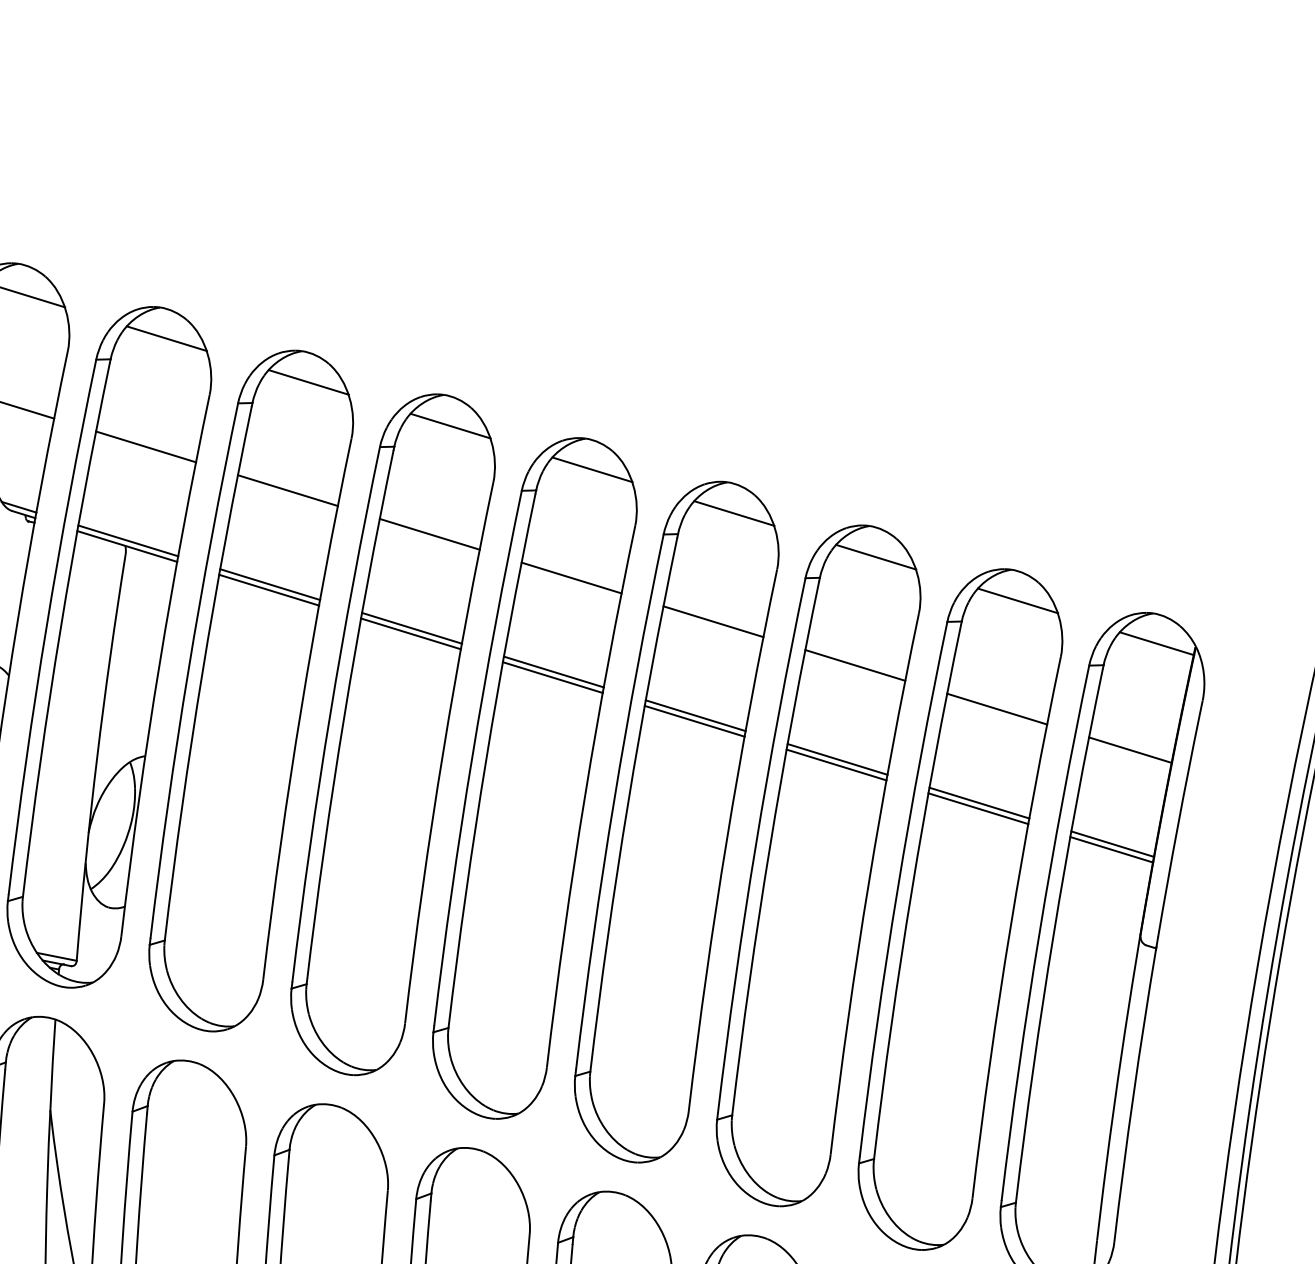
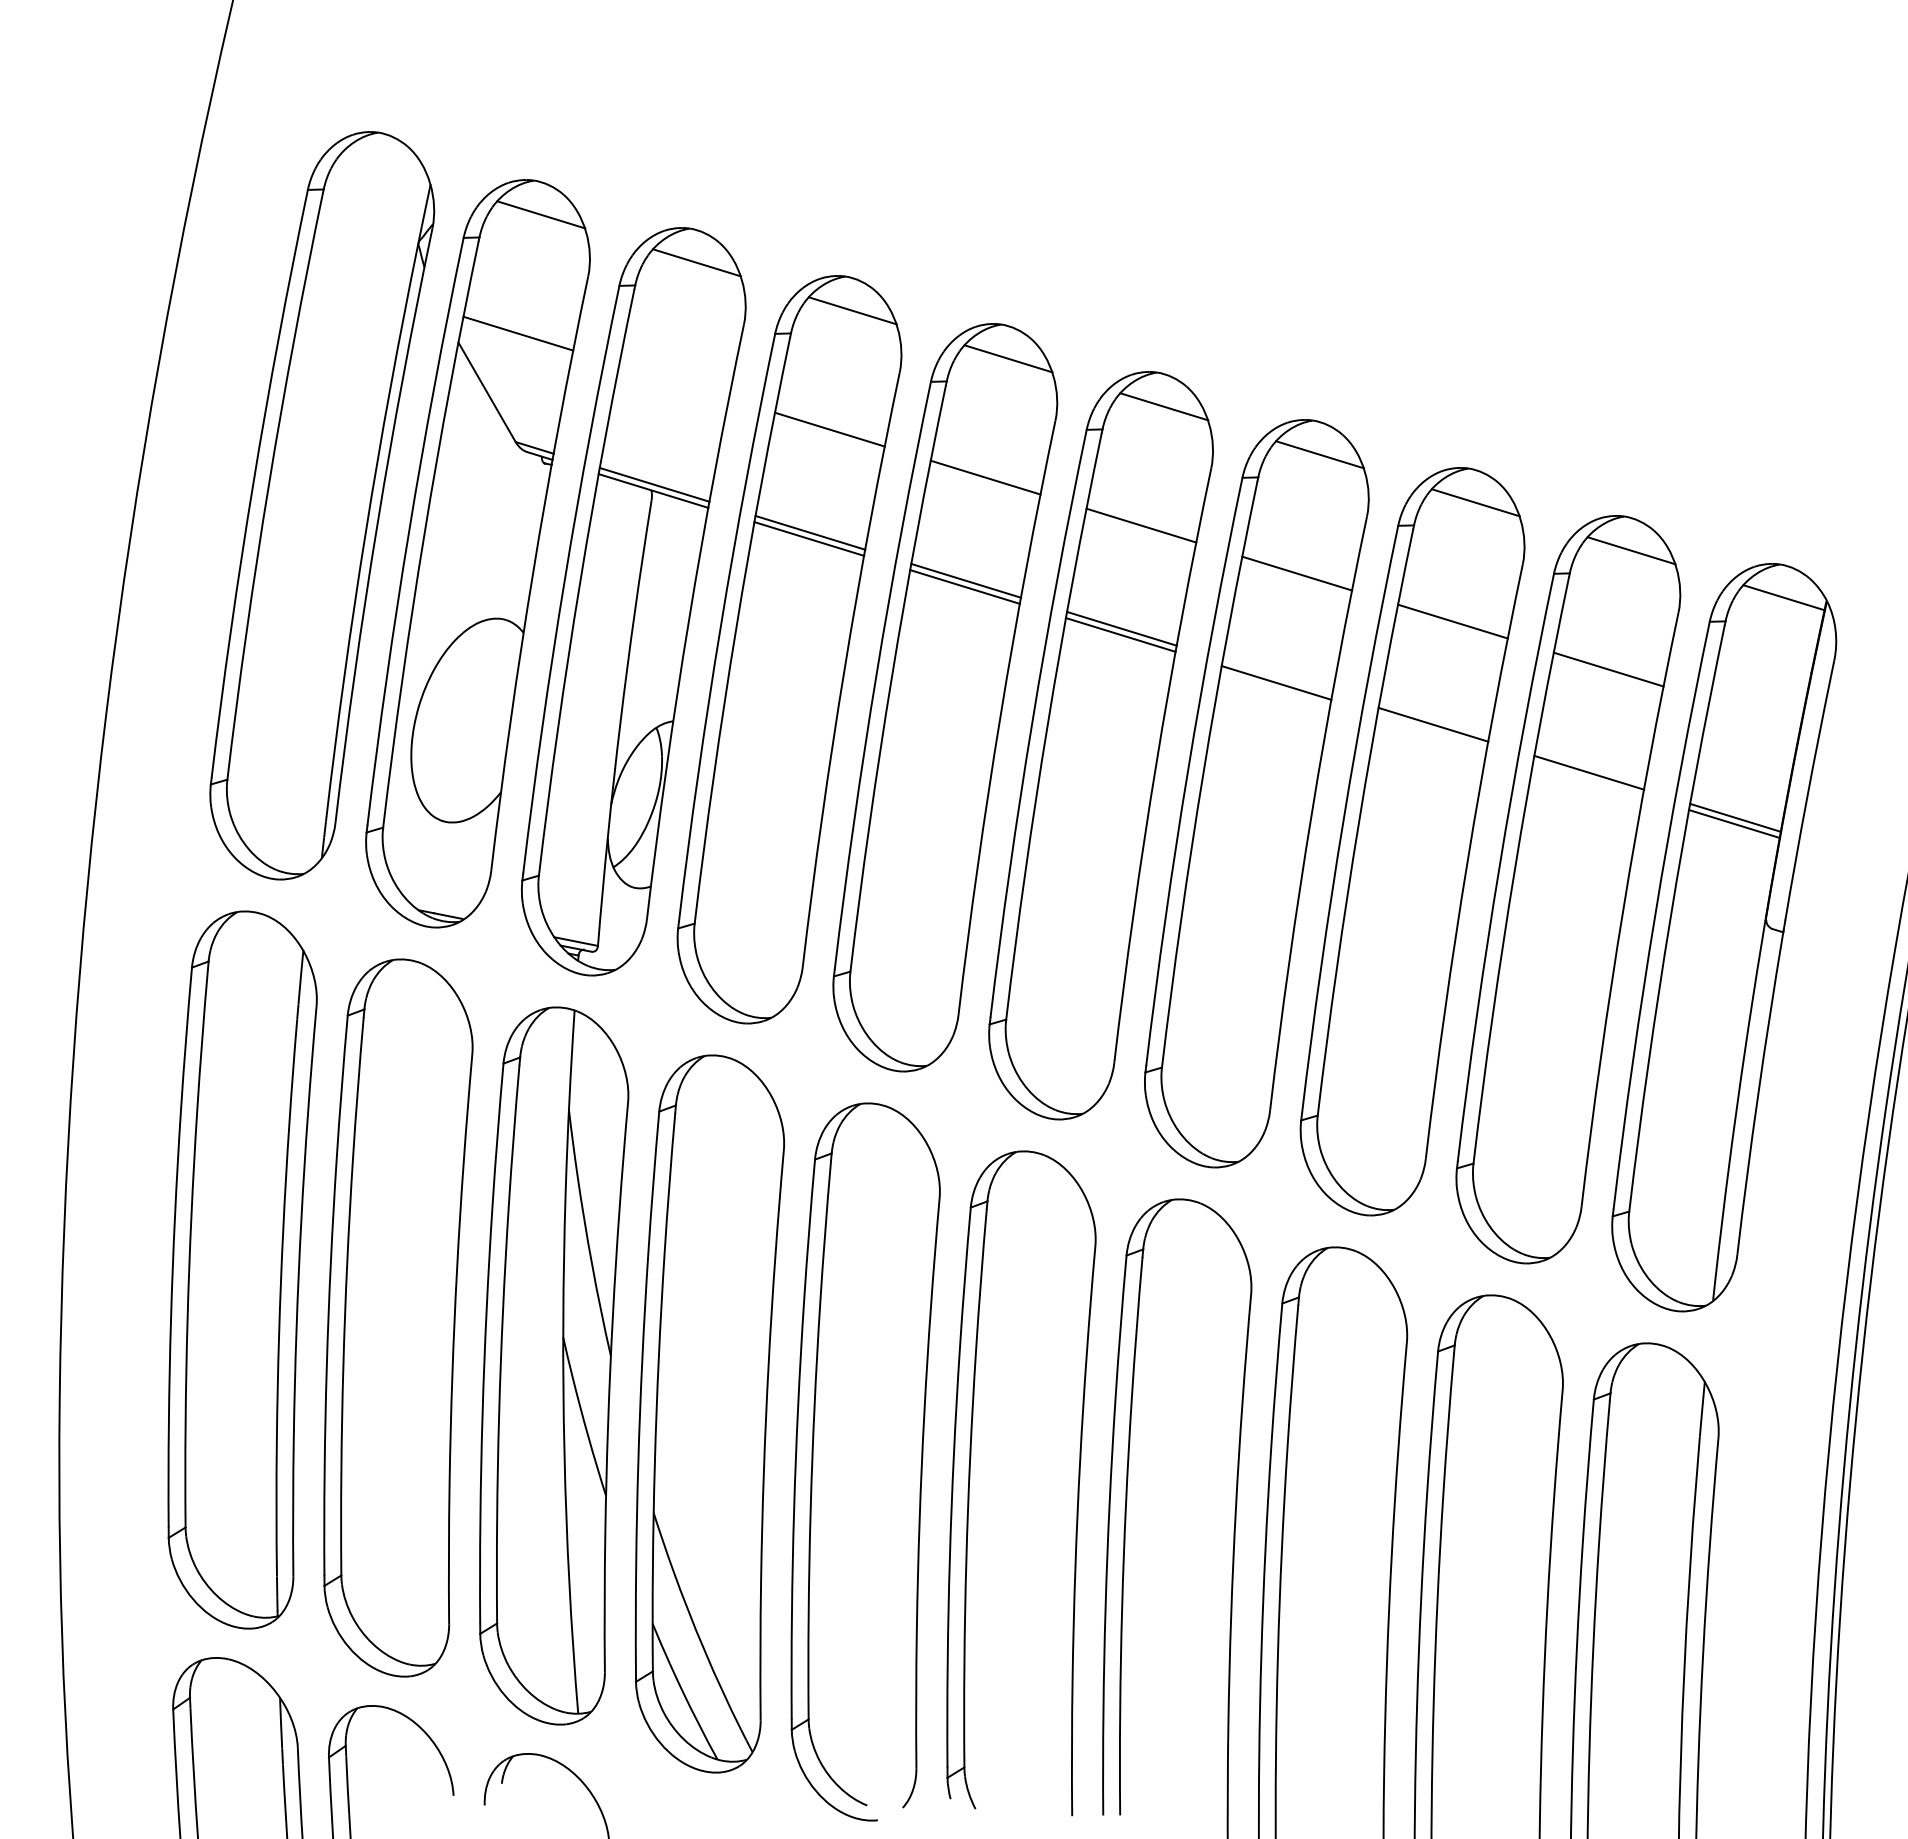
line: (146, 446) -> (674, 381), removed
line: (695, 715) -> (1277, 676), removed
line: (1129, 750) -> (1754, 714), removed
line: (836, 764) -> (1432, 730), removed
line: (978, 808) -> (1588, 778), removed

